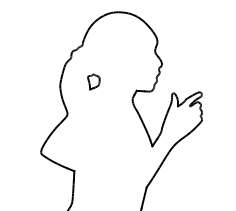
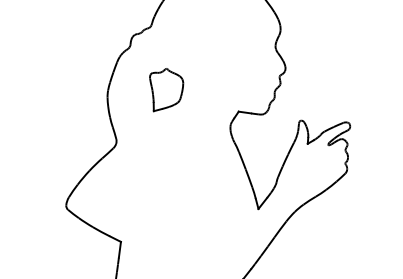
part: (93, 81) -> (165, 89), size x1.67

